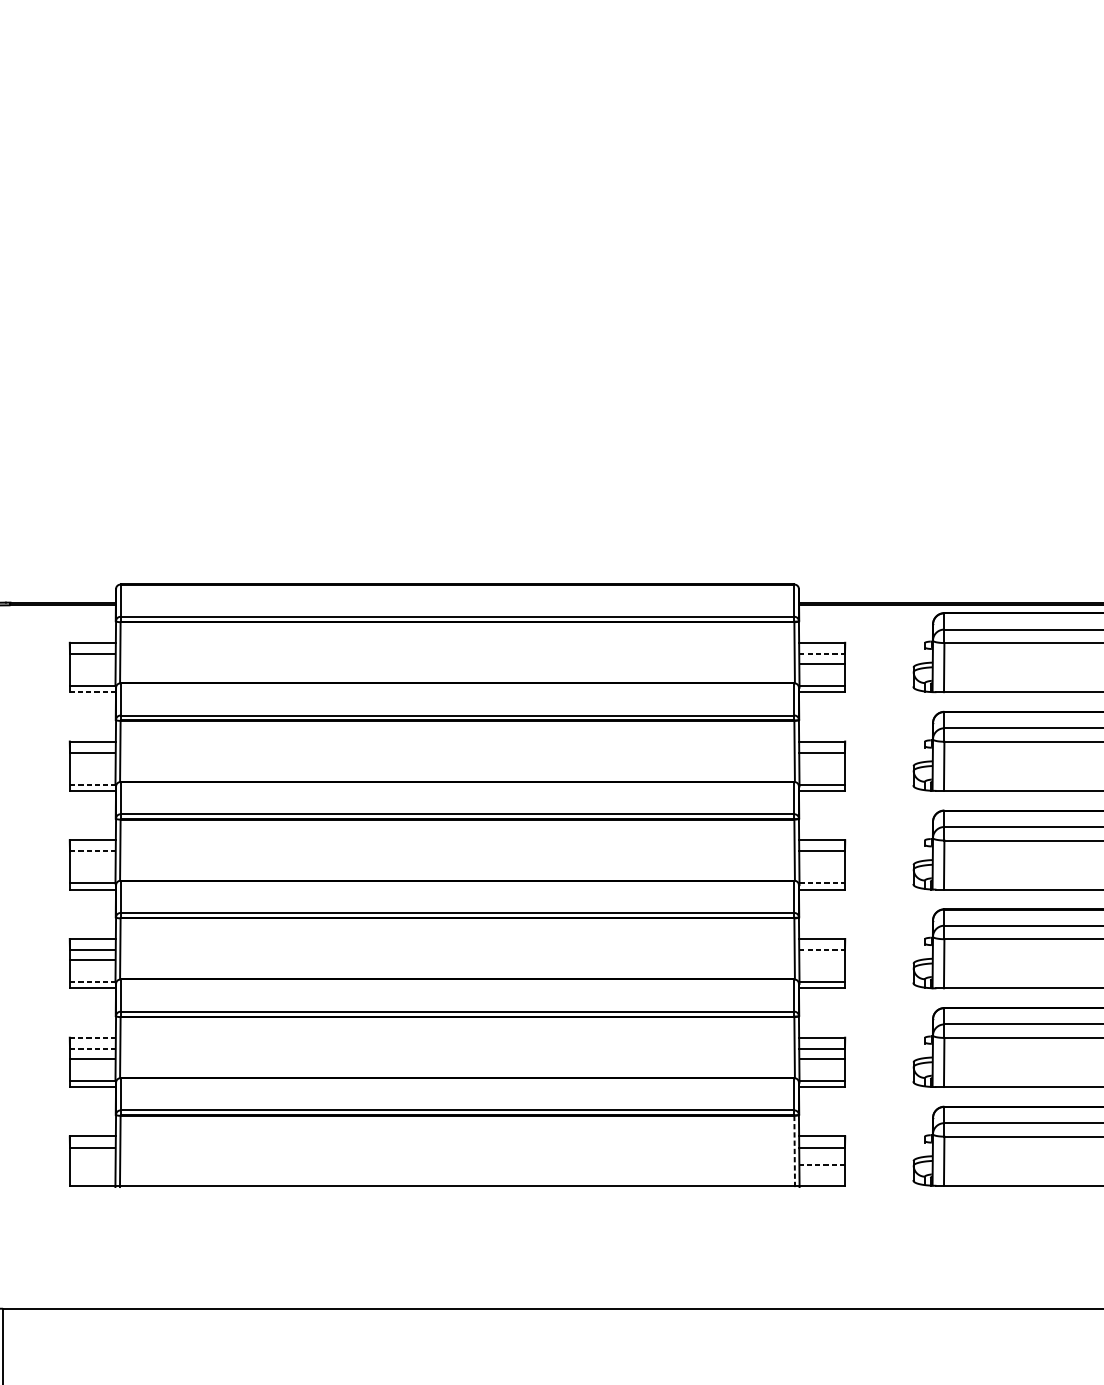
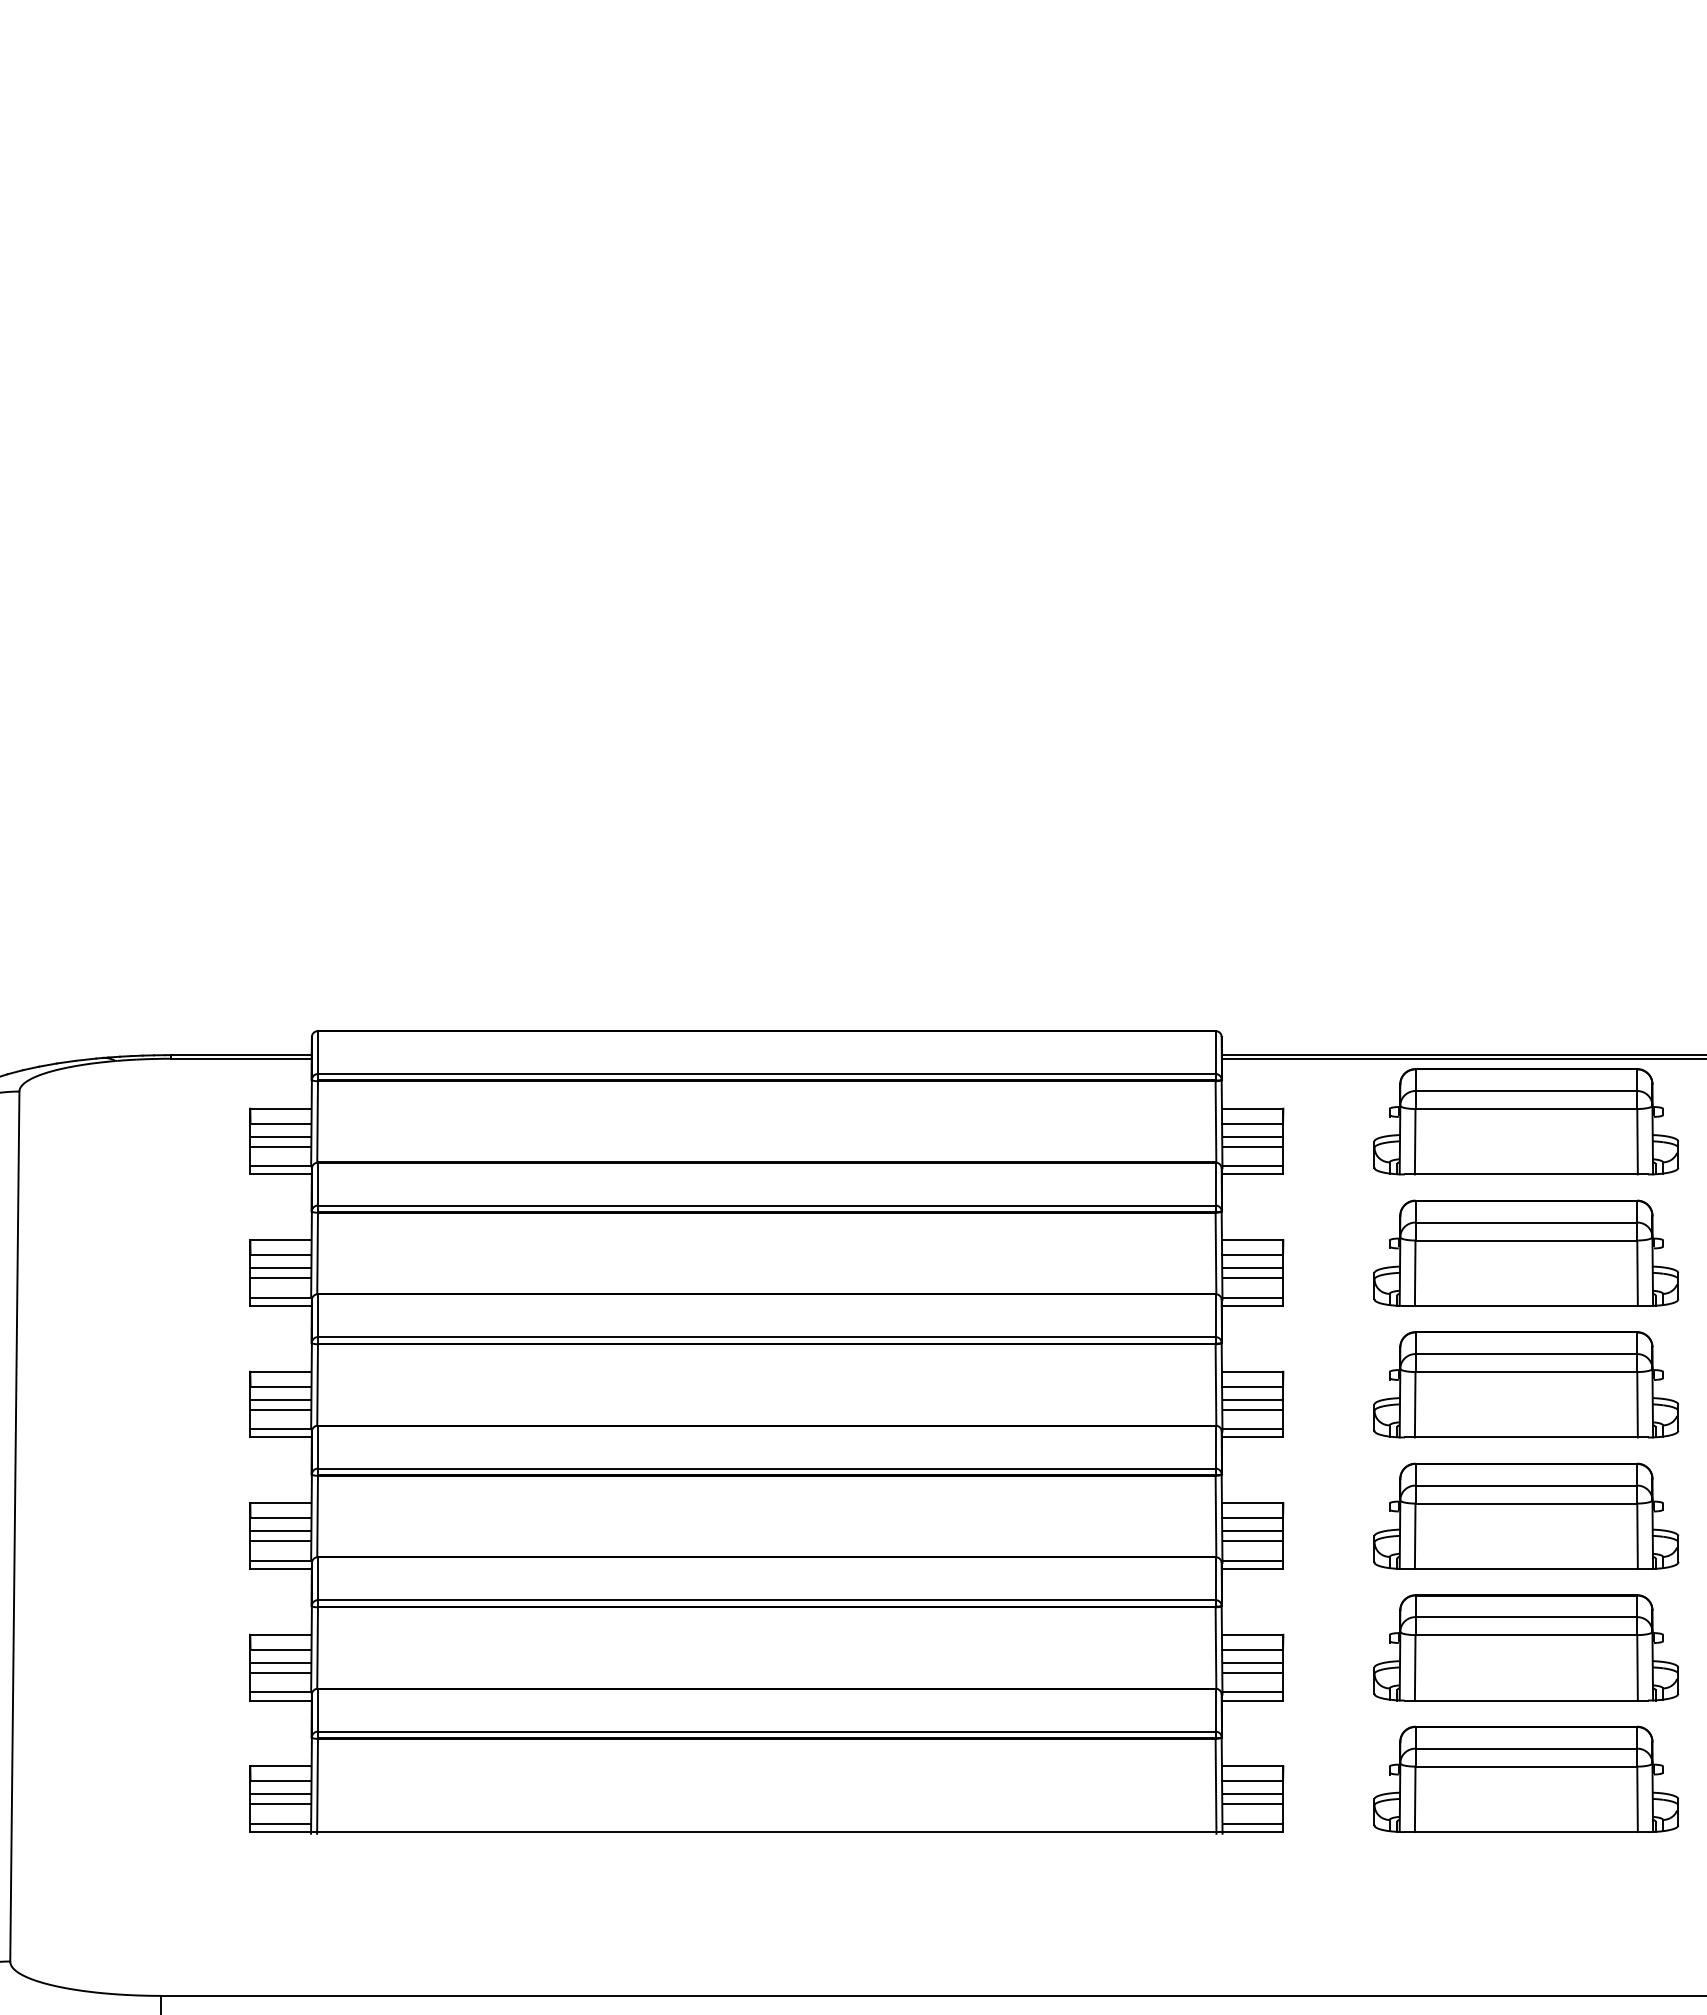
line: (822, 653) -> (1253, 1123), dashed -> solid
line: (92, 663) -> (280, 1136), added
line: (92, 671) -> (280, 1146), added
line: (822, 671) -> (1252, 1146), added
line: (93, 692) -> (281, 1174), dashed -> solid
line: (92, 762) -> (280, 1268), added
line: (822, 762) -> (1252, 1268), added
line: (92, 770) -> (280, 1278), added
line: (822, 770) -> (1252, 1278), added
line: (93, 784) -> (281, 1297), dashed -> solid
line: (93, 851) -> (281, 1386), dashed -> solid
line: (92, 861) -> (280, 1399), added
line: (822, 861) -> (1252, 1399), added
line: (92, 868) -> (280, 1409), added
line: (822, 868) -> (1252, 1409), added
line: (822, 883) -> (1253, 1429), dashed -> solid
line: (822, 950) -> (1253, 1518), dashed -> solid
line: (822, 960) -> (1252, 1531), added
line: (92, 967) -> (280, 1541), added
line: (822, 967) -> (1252, 1541), added
line: (93, 981) -> (281, 1560), dashed -> solid
line: (93, 1037) -> (281, 1634), dashed -> solid
line: (93, 1048) -> (281, 1649), dashed -> solid
line: (92, 1066) -> (280, 1672), added
line: (822, 1066) -> (1252, 1672), added
line: (795, 1151) -> (1216, 1786), dashed -> solid
line: (92, 1157) -> (280, 1794), added
line: (822, 1157) -> (1252, 1794), added
line: (92, 1165) -> (280, 1804), added
line: (822, 1165) -> (1252, 1804), dashed -> solid
line: (92, 1179) -> (280, 1823), added
line: (822, 1179) -> (1252, 1823), added

